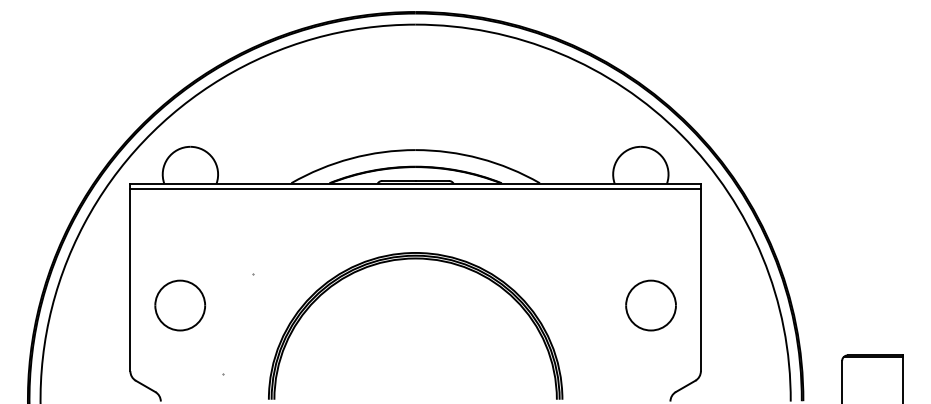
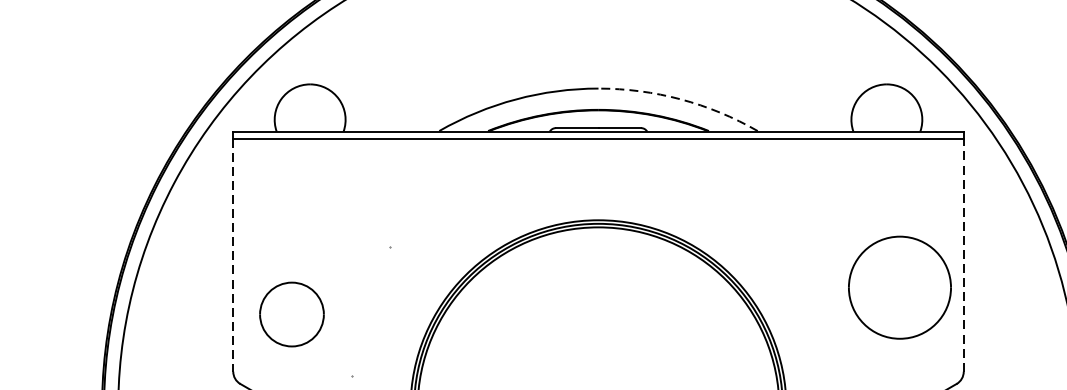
arc: (479, 158) -> (680, 99), solid -> dashed
line: (130, 280) -> (233, 255), solid -> dashed
line: (700, 280) -> (963, 255), solid -> dashed
part: (180, 305) -> (292, 314), moved
part: (650, 305) -> (899, 287), size x1.6

